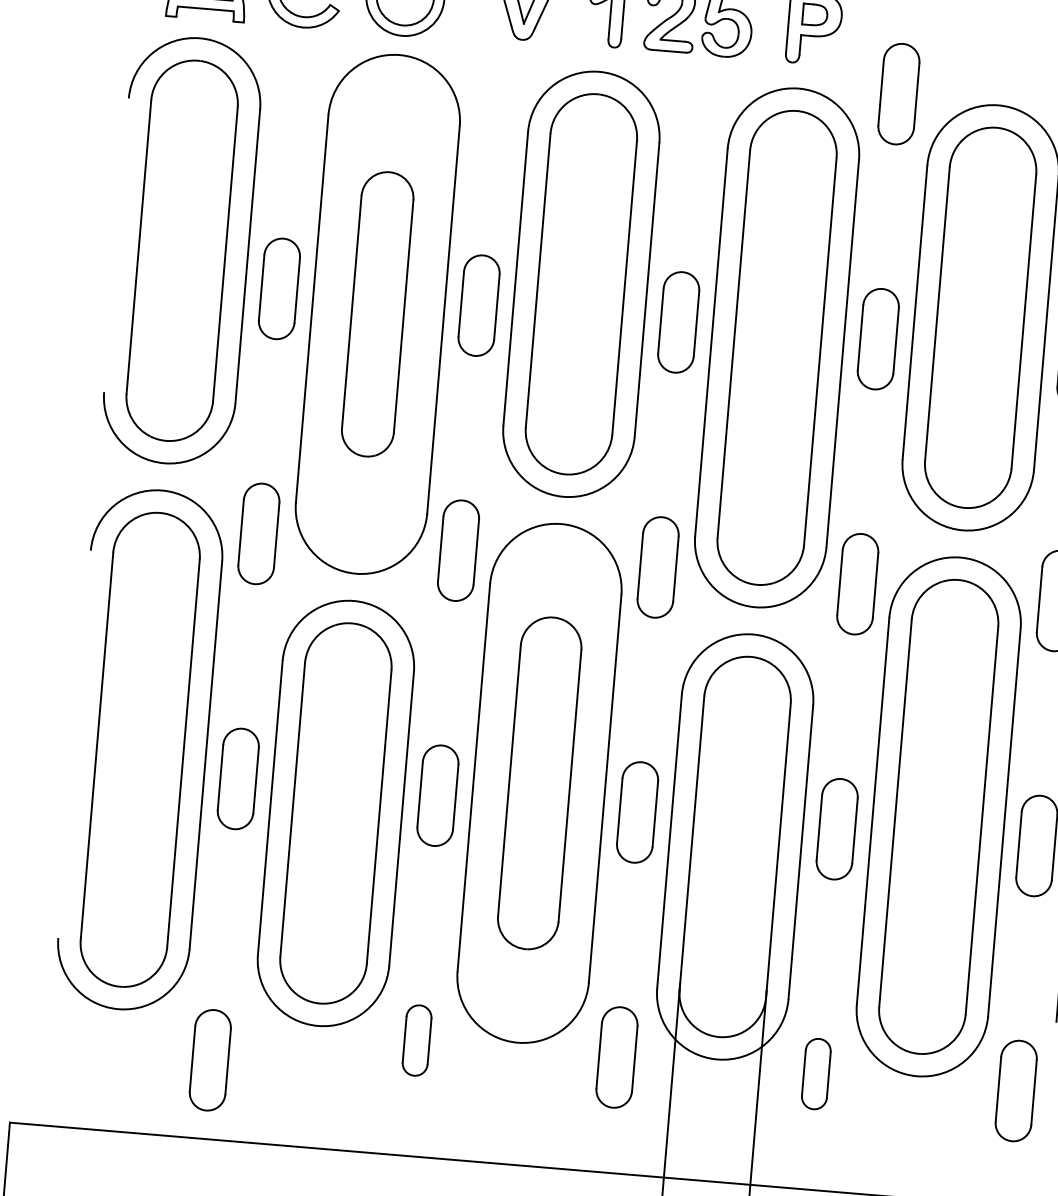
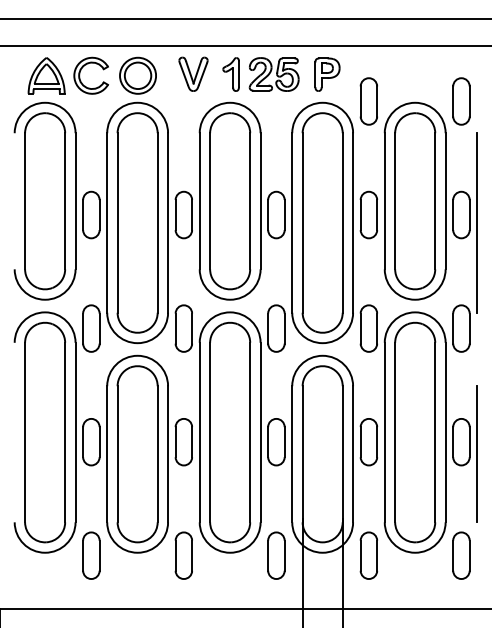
part: (377, 313) -> (137, 222), size x1.67
part: (540, 783) -> (230, 432), size x1.43
part: (416, 1040) -> (183, 555), size x1.43
part: (210, 1059) -> (91, 555), moved
part: (815, 1073) -> (368, 555), size x1.43

